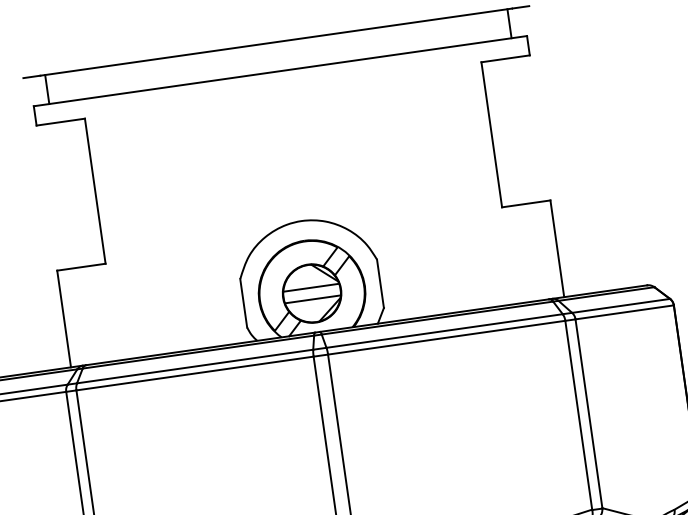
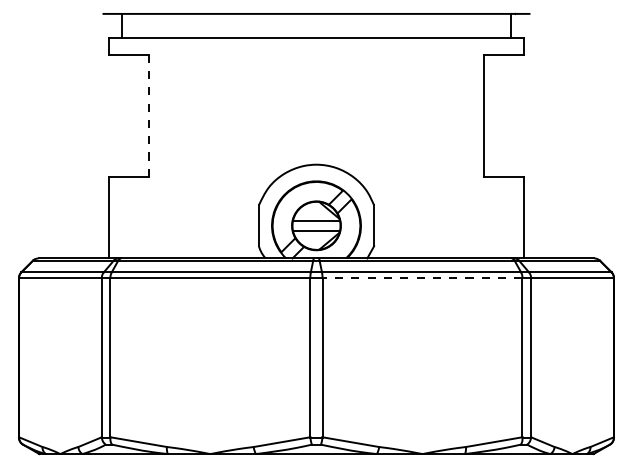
line: (95, 192) -> (149, 116), solid -> dashed
line: (446, 338) -> (422, 278), solid -> dashed

